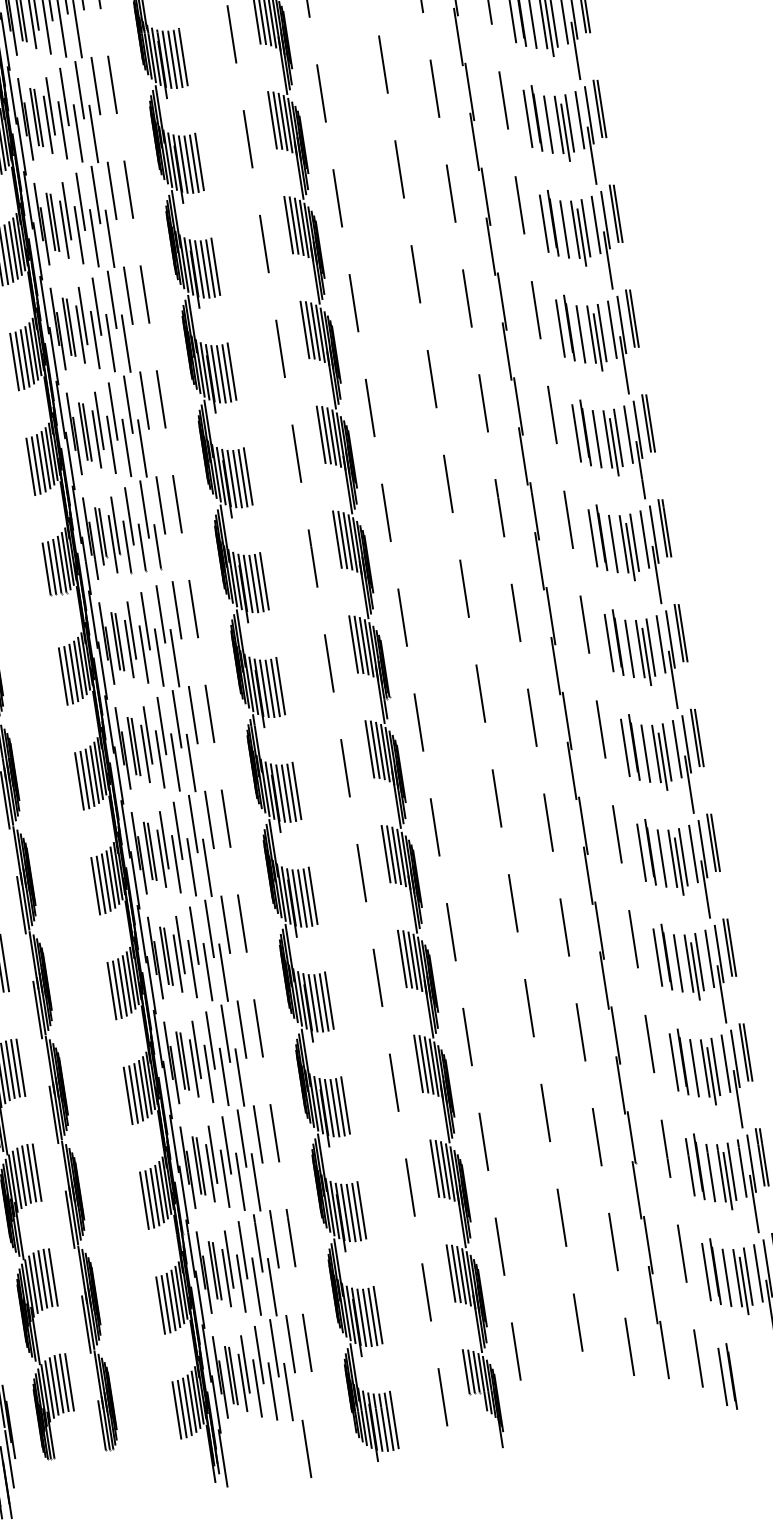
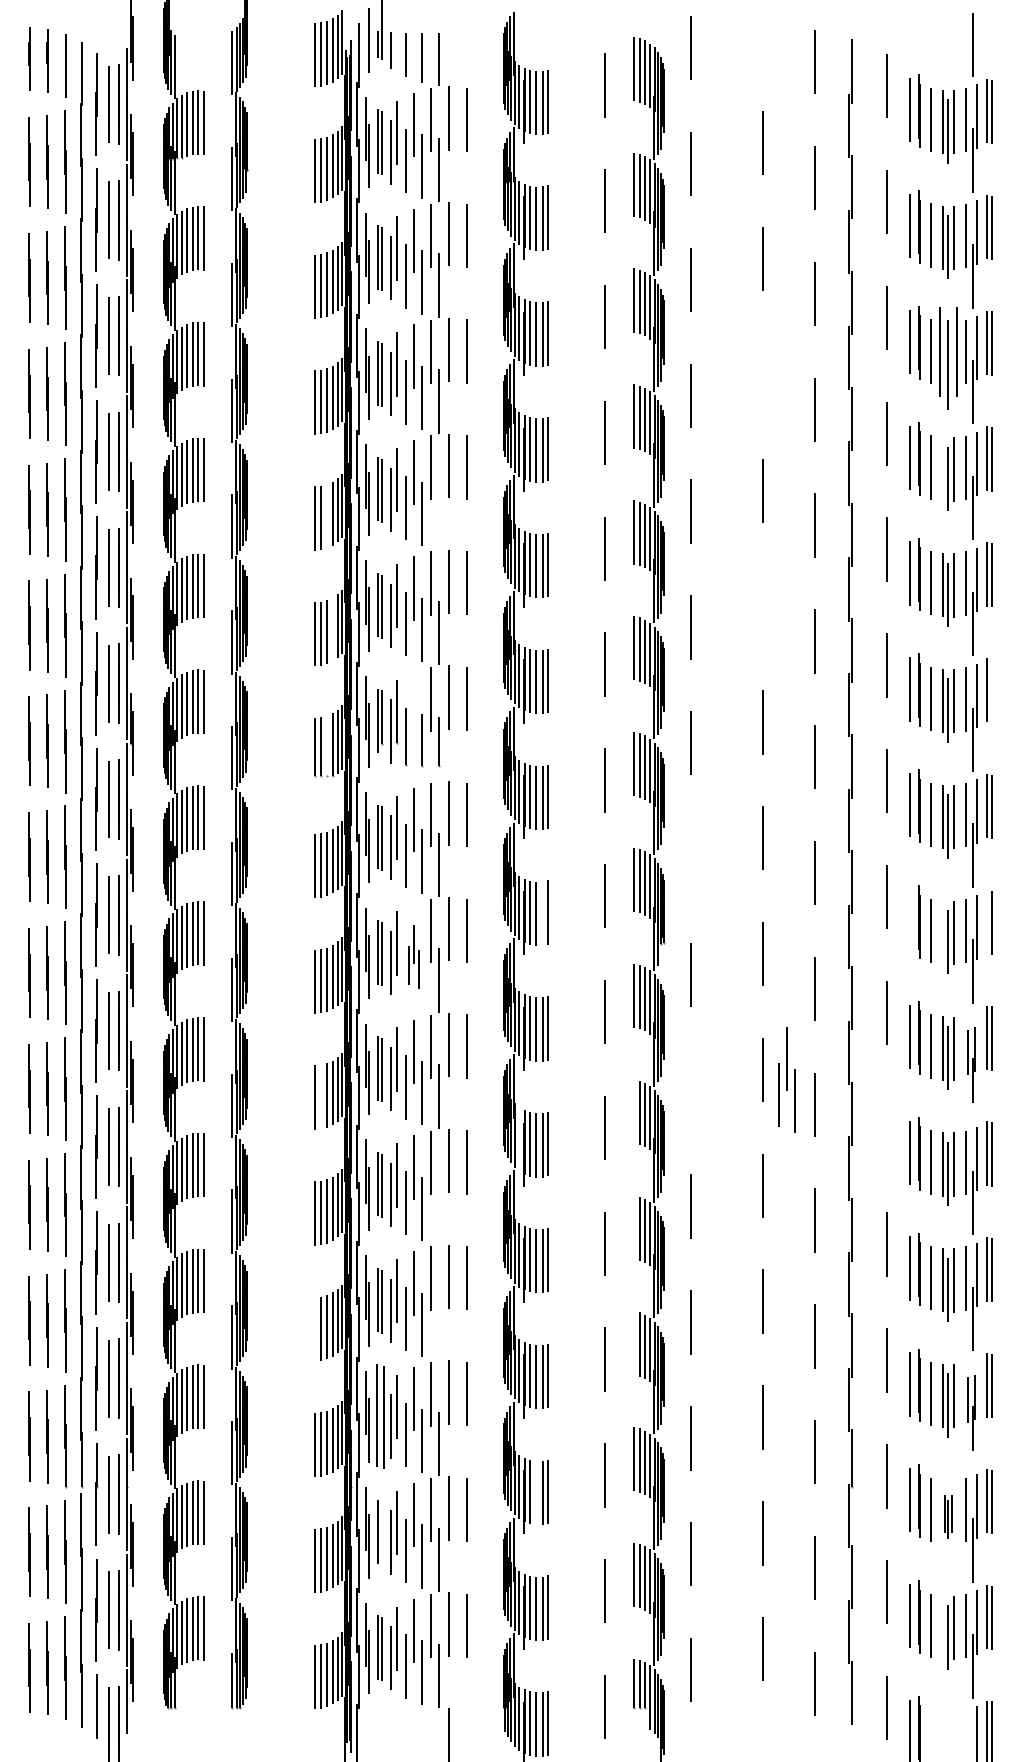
part: (565, 127) -> (948, 357), size x1.4
line: (399, 169) -> (762, 374), removed
line: (575, 229) -> (942, 469), removed
line: (125, 343) -> (438, 517), removed
line: (25, 358) -> (327, 516), removed
line: (432, 378) -> (763, 606), removed
line: (650, 423) -> (991, 690), removed
line: (45, 460) -> (332, 629), removed
line: (129, 516) -> (413, 704), removed
line: (57, 565) -> (327, 745), removed
line: (402, 617) -> (691, 858), removed
line: (679, 632) -> (987, 921), removed
line: (609, 642) -> (910, 920), removed
line: (640, 648) -> (942, 932), removed
line: (275, 687) -> (542, 913), removed
part: (164, 744) -> (413, 956), size x0.6
part: (684, 764) -> (971, 1064), size x0.7
part: (519, 803) -> (786, 1079), added
line: (434, 827) -> (690, 1090), removed
line: (616, 834) -> (886, 1128), removed
line: (386, 854) -> (634, 1111), removed
line: (101, 884) -> (321, 1096), removed
line: (286, 895) -> (519, 1139), removed
line: (402, 959) -> (634, 1227), removed
line: (223, 972) -> (438, 1212), removed
line: (418, 1064) -> (634, 1343), removed
line: (239, 1077) -> (438, 1327), removed
part: (733, 1079) -> (971, 1412), size x0.7
line: (128, 1096) -> (315, 1329), removed
part: (198, 1165) -> (379, 1416), size x1.6
part: (727, 1176) -> (948, 1516), size x0.6
line: (351, 1212) -> (536, 1492), removed
line: (217, 1271) -> (382, 1533), removed
line: (737, 1277) -> (942, 1627), removed

